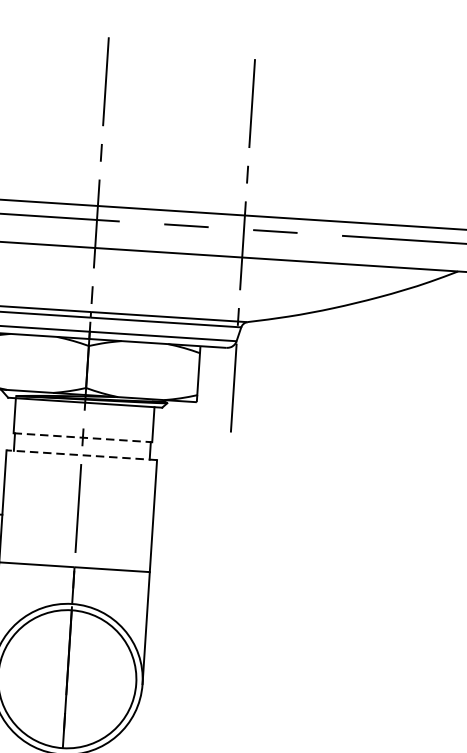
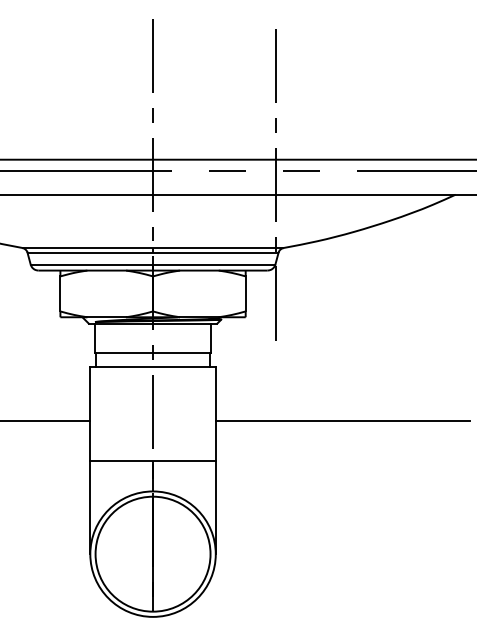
line: (83, 437) -> (153, 352), dashed -> solid
line: (82, 455) -> (153, 367), dashed -> solid
line: (304, 534) -> (342, 421), added

